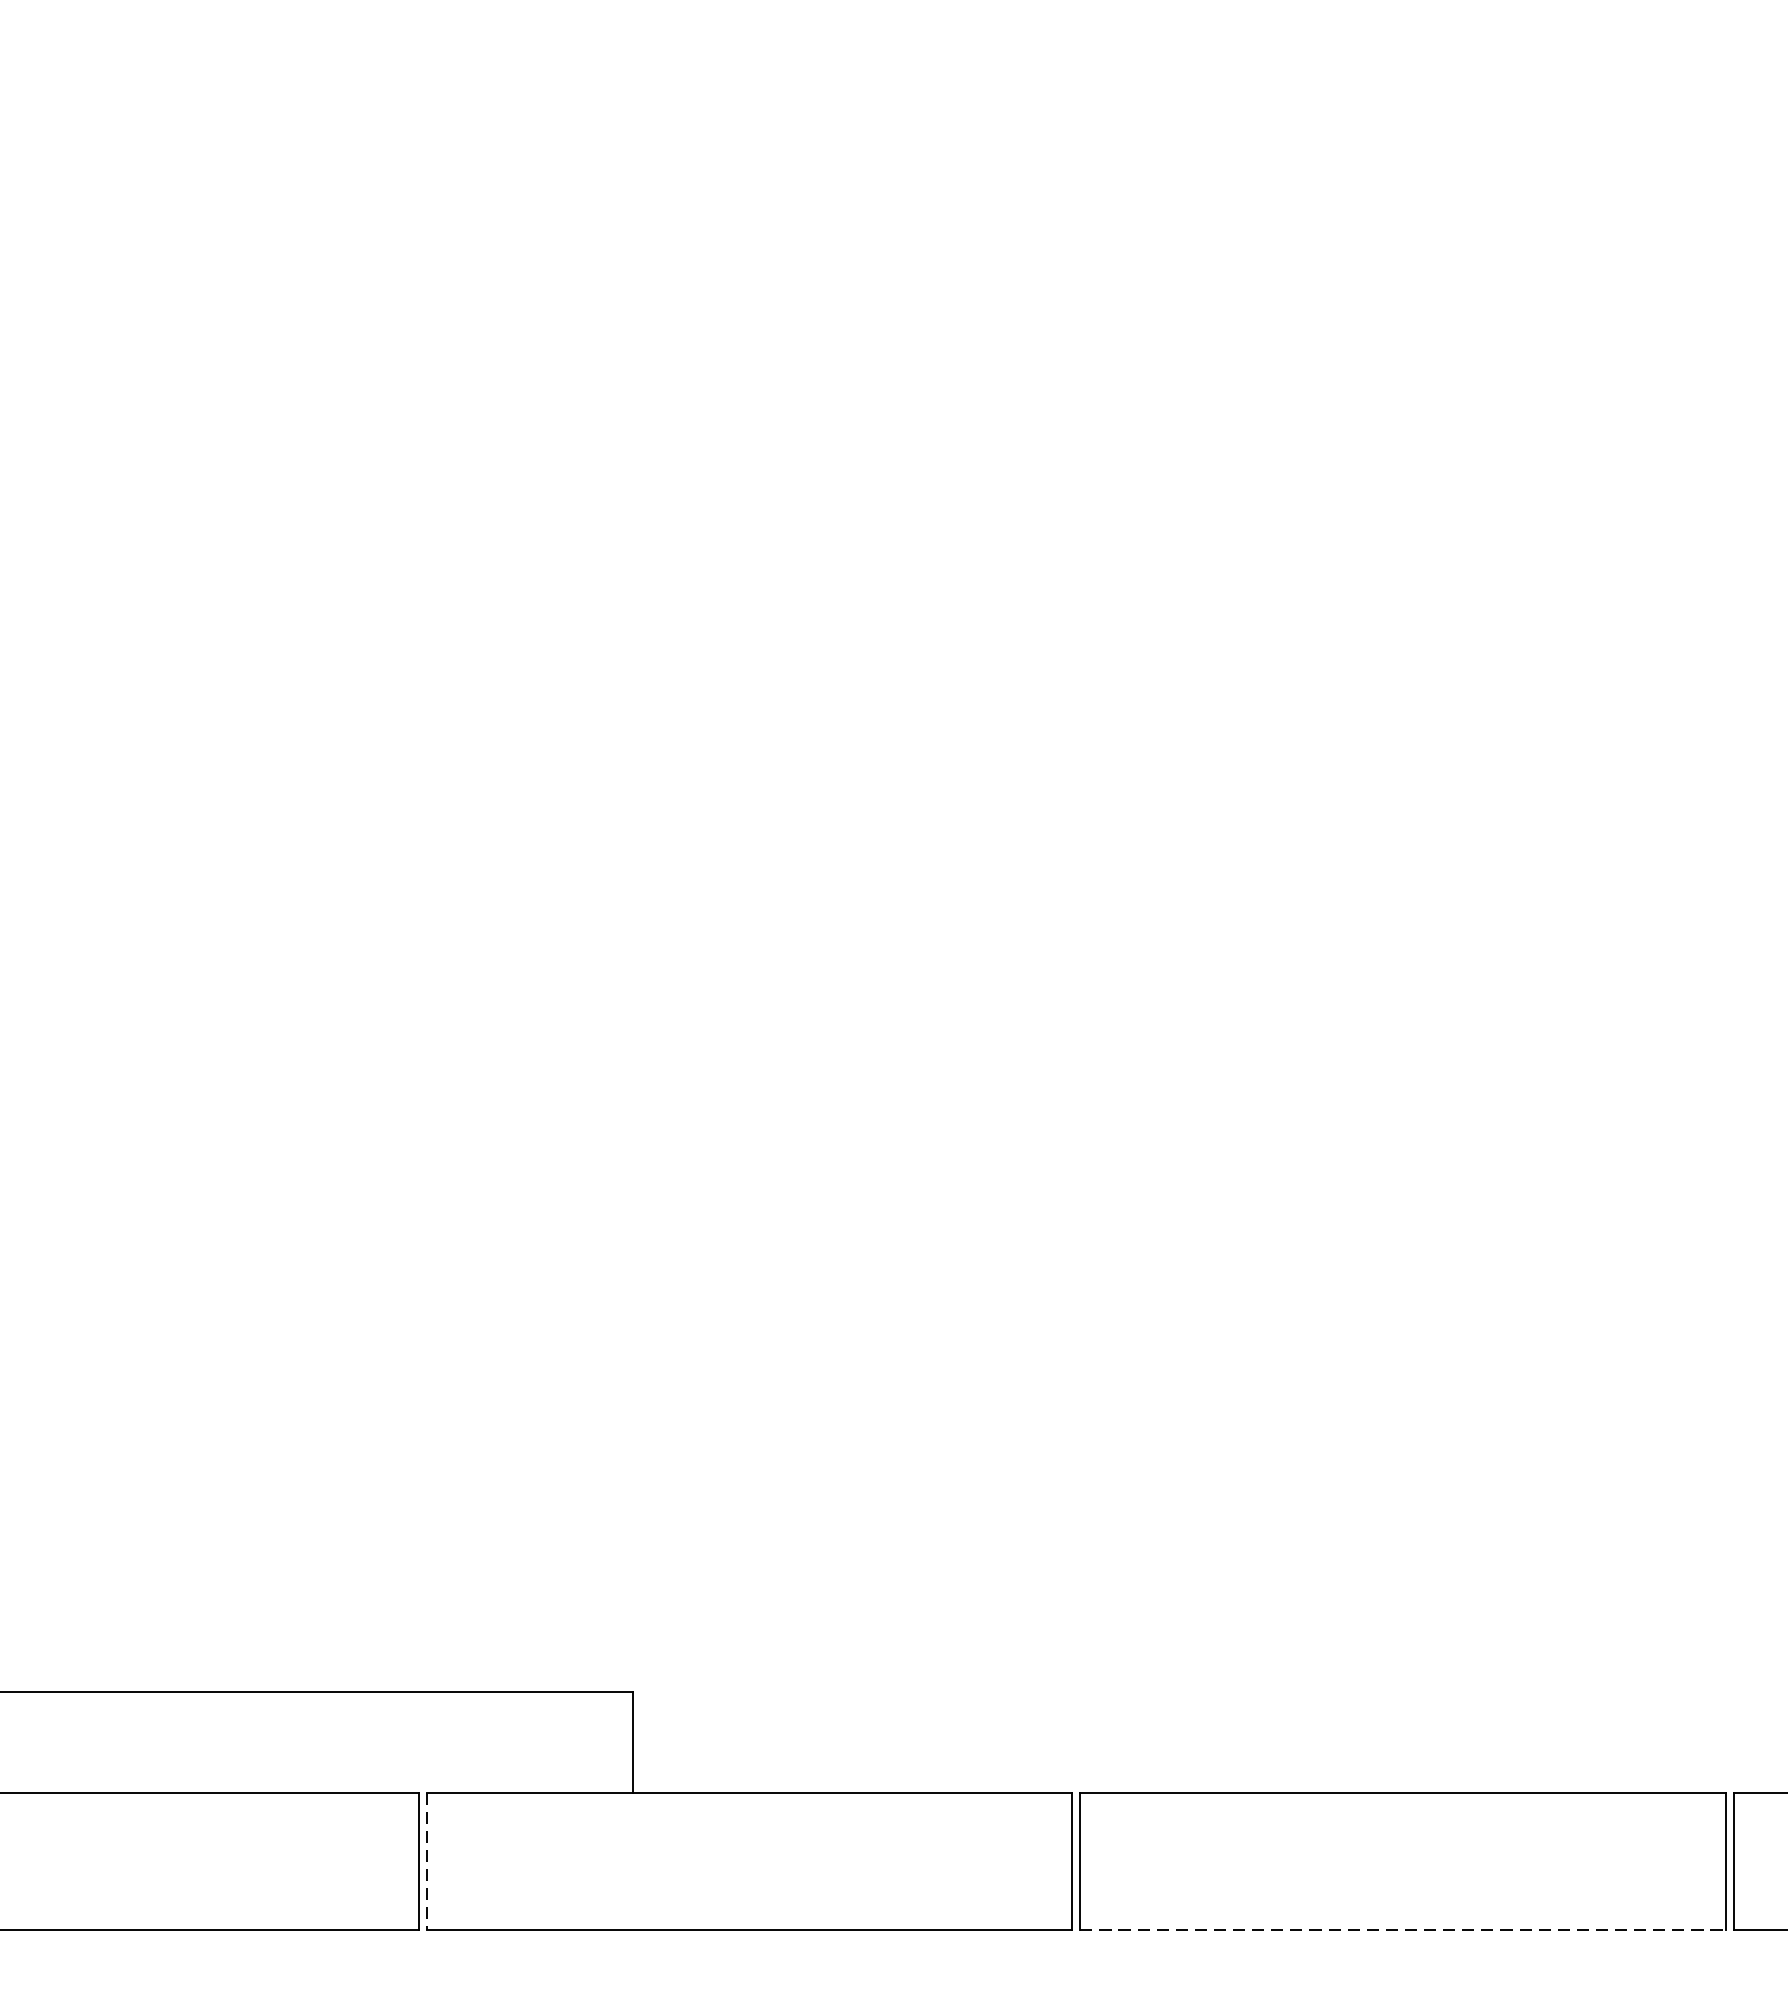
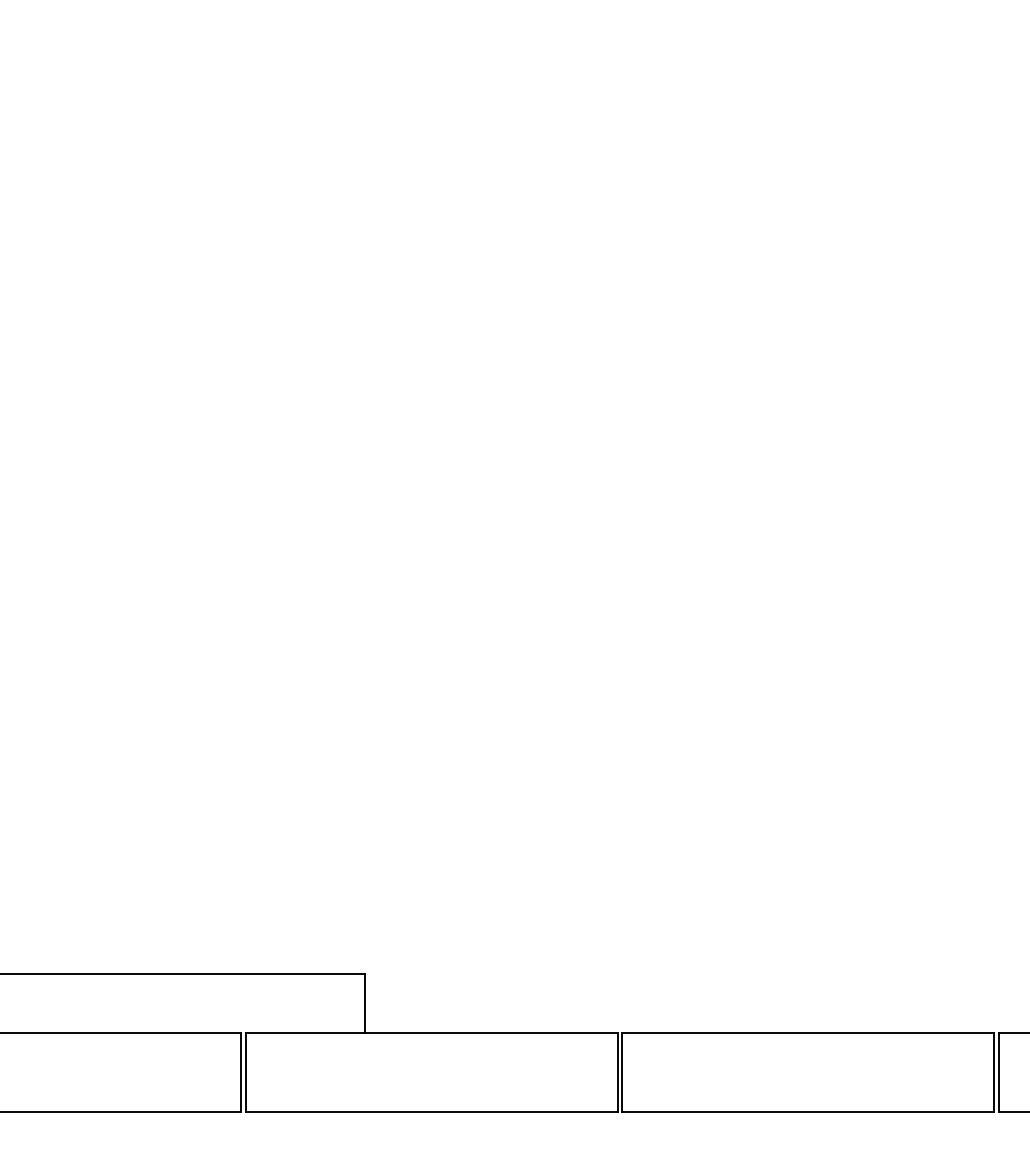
line: (426, 1862) -> (245, 1072), dashed -> solid
line: (1403, 1929) -> (808, 1111), dashed -> solid

